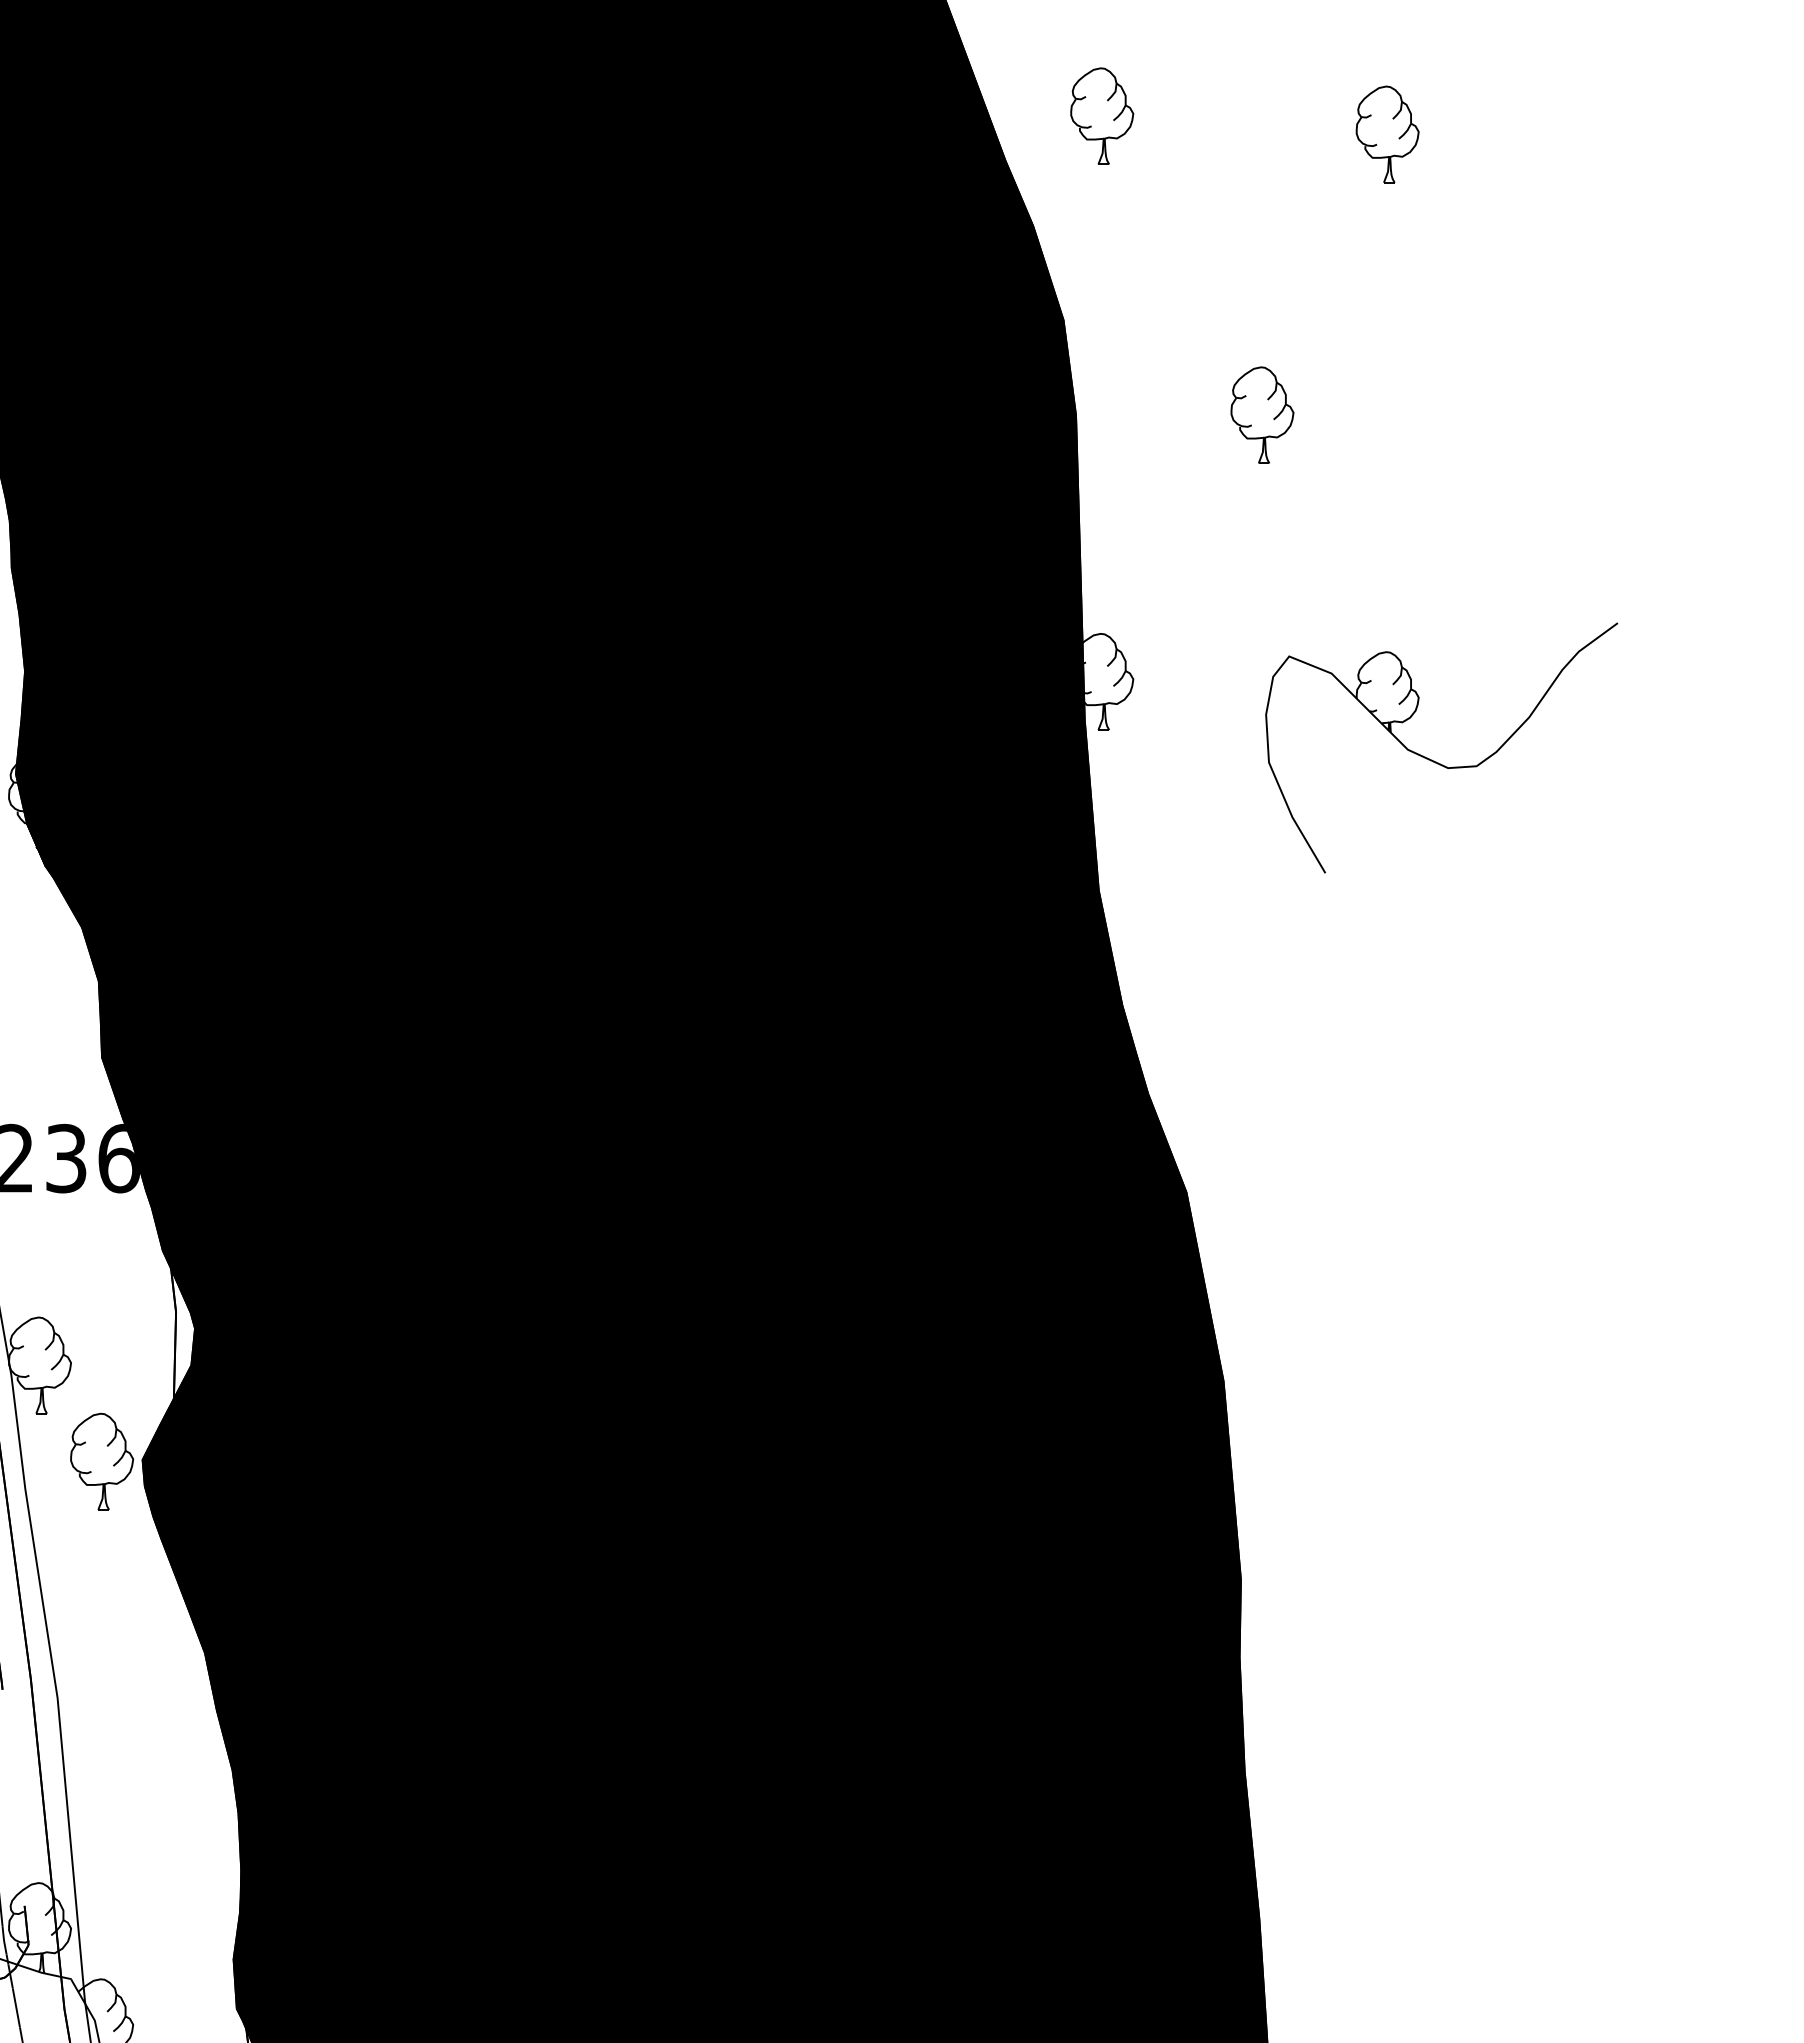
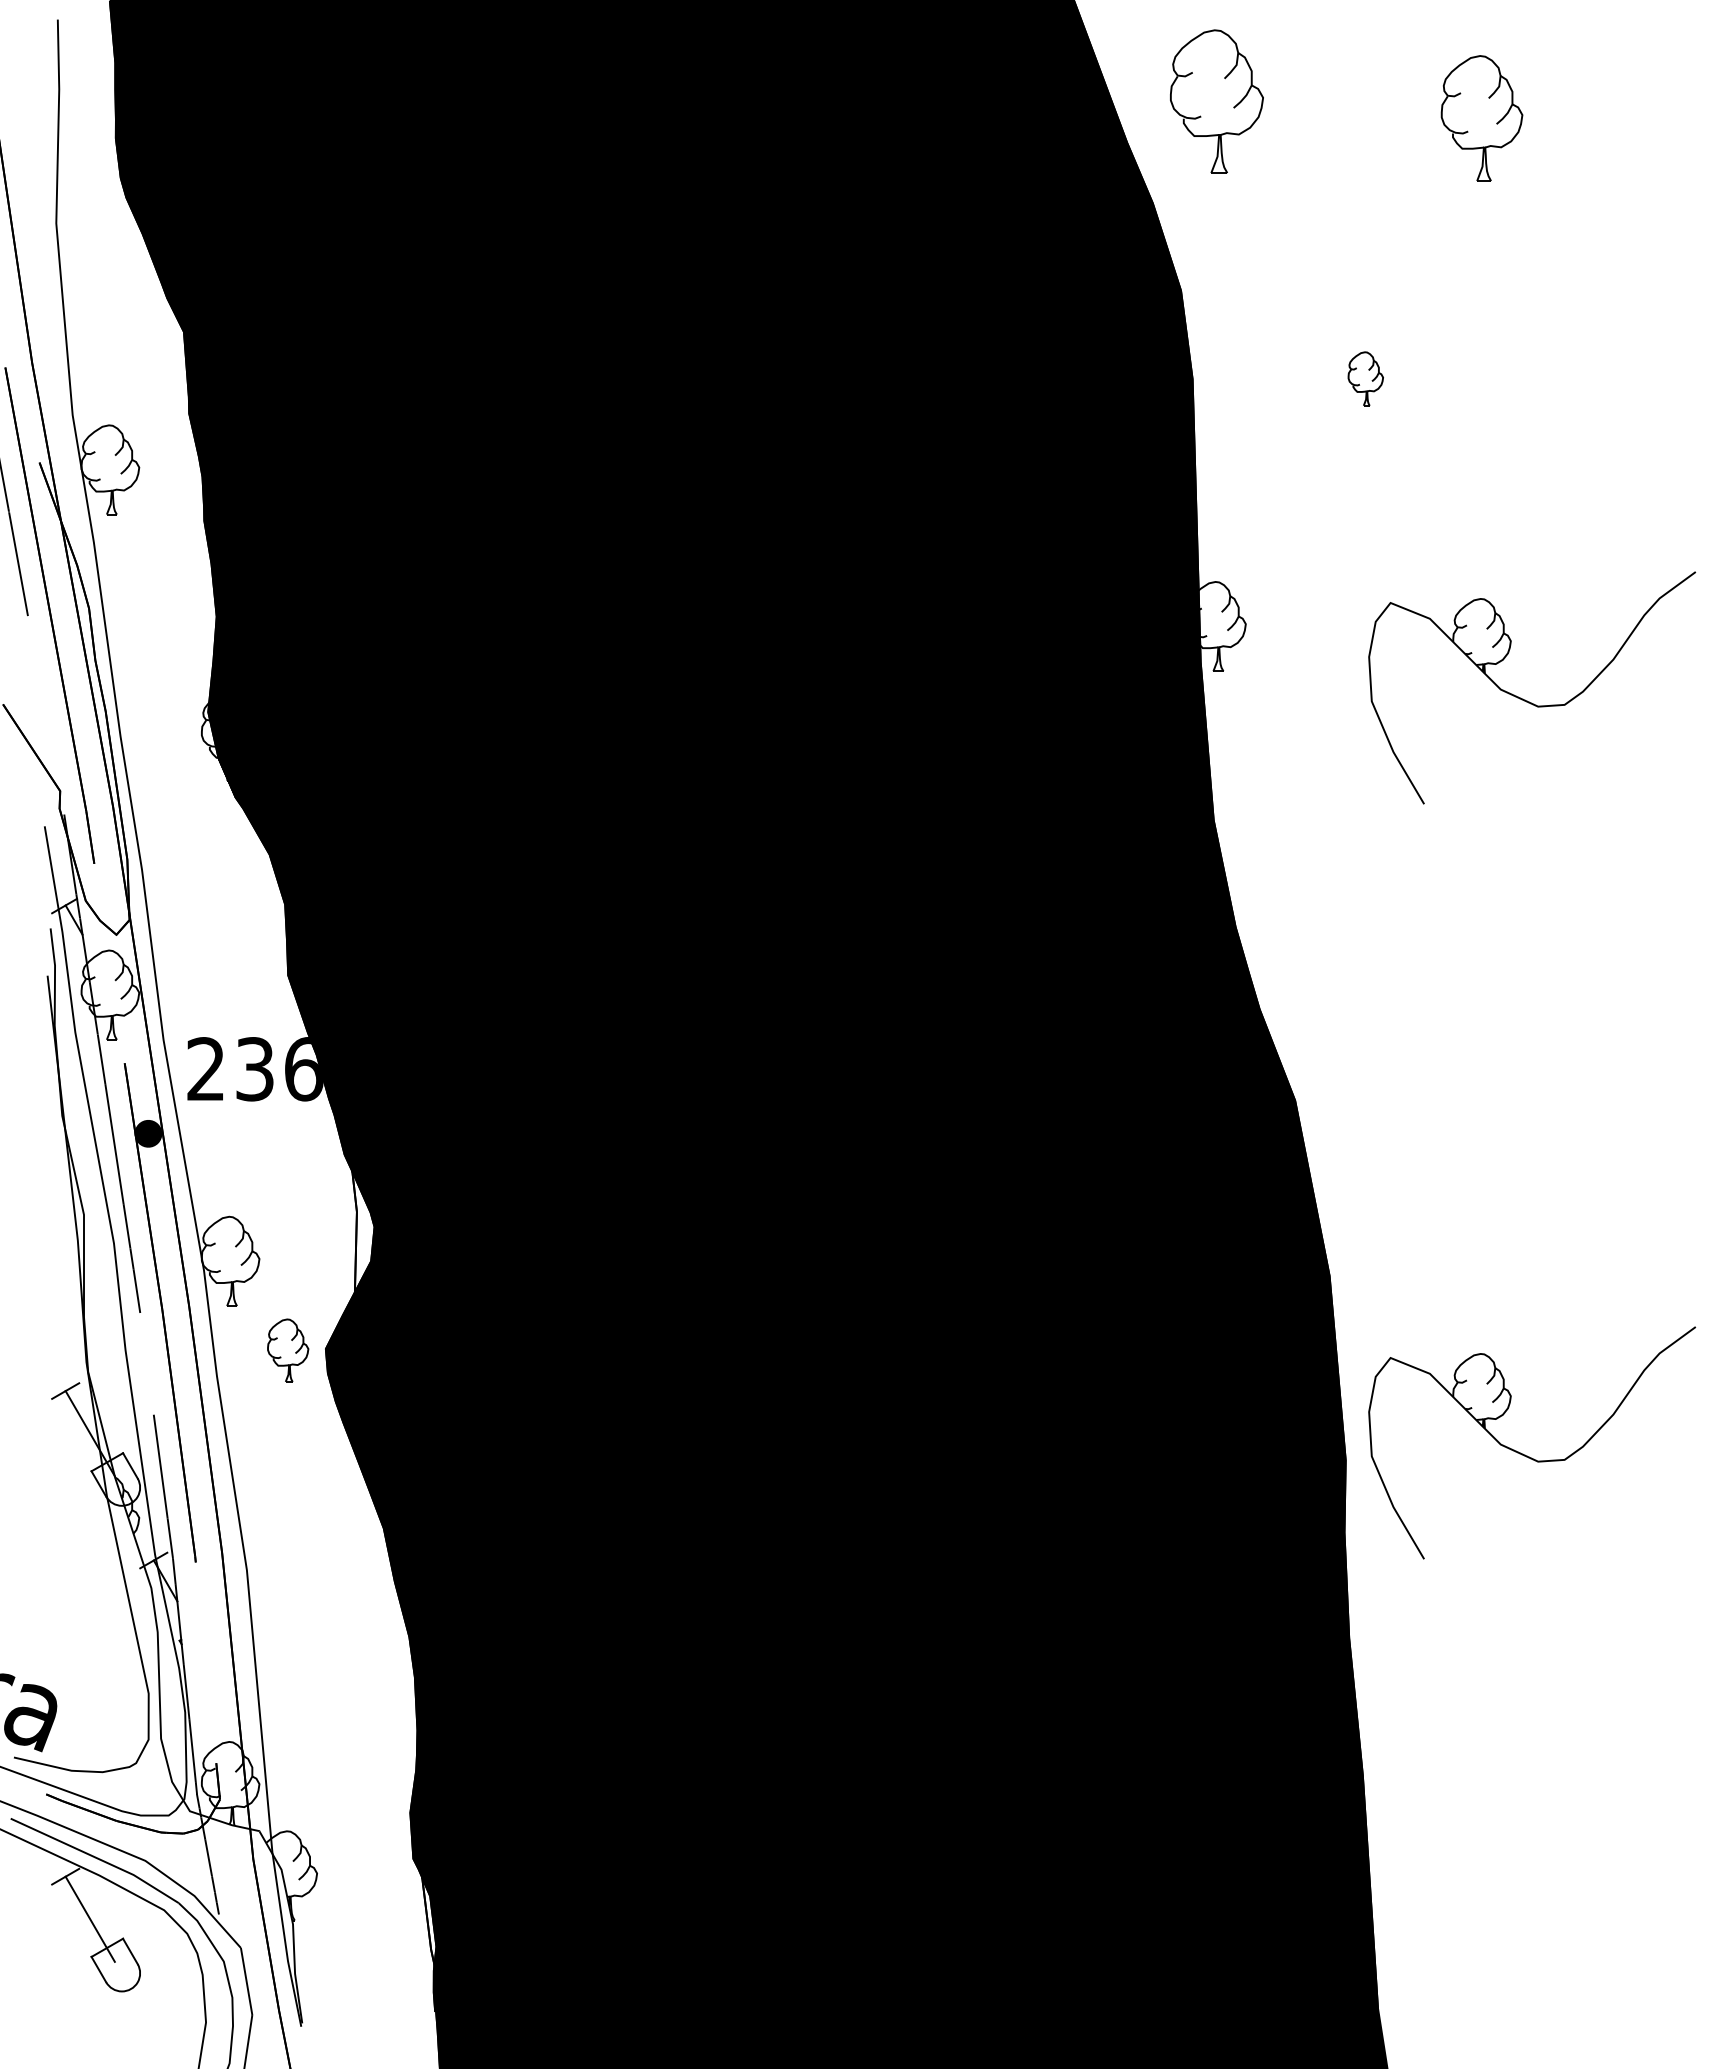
part: (1101, 115) -> (1216, 100), size x1.6
part: (1387, 133) -> (1481, 117), size x1.4
part: (1262, 414) -> (1365, 378), size x0.6
part: (101, 1461) -> (287, 1350), size x0.7
part: (1434, 1573) -> (1525, 1454), added

